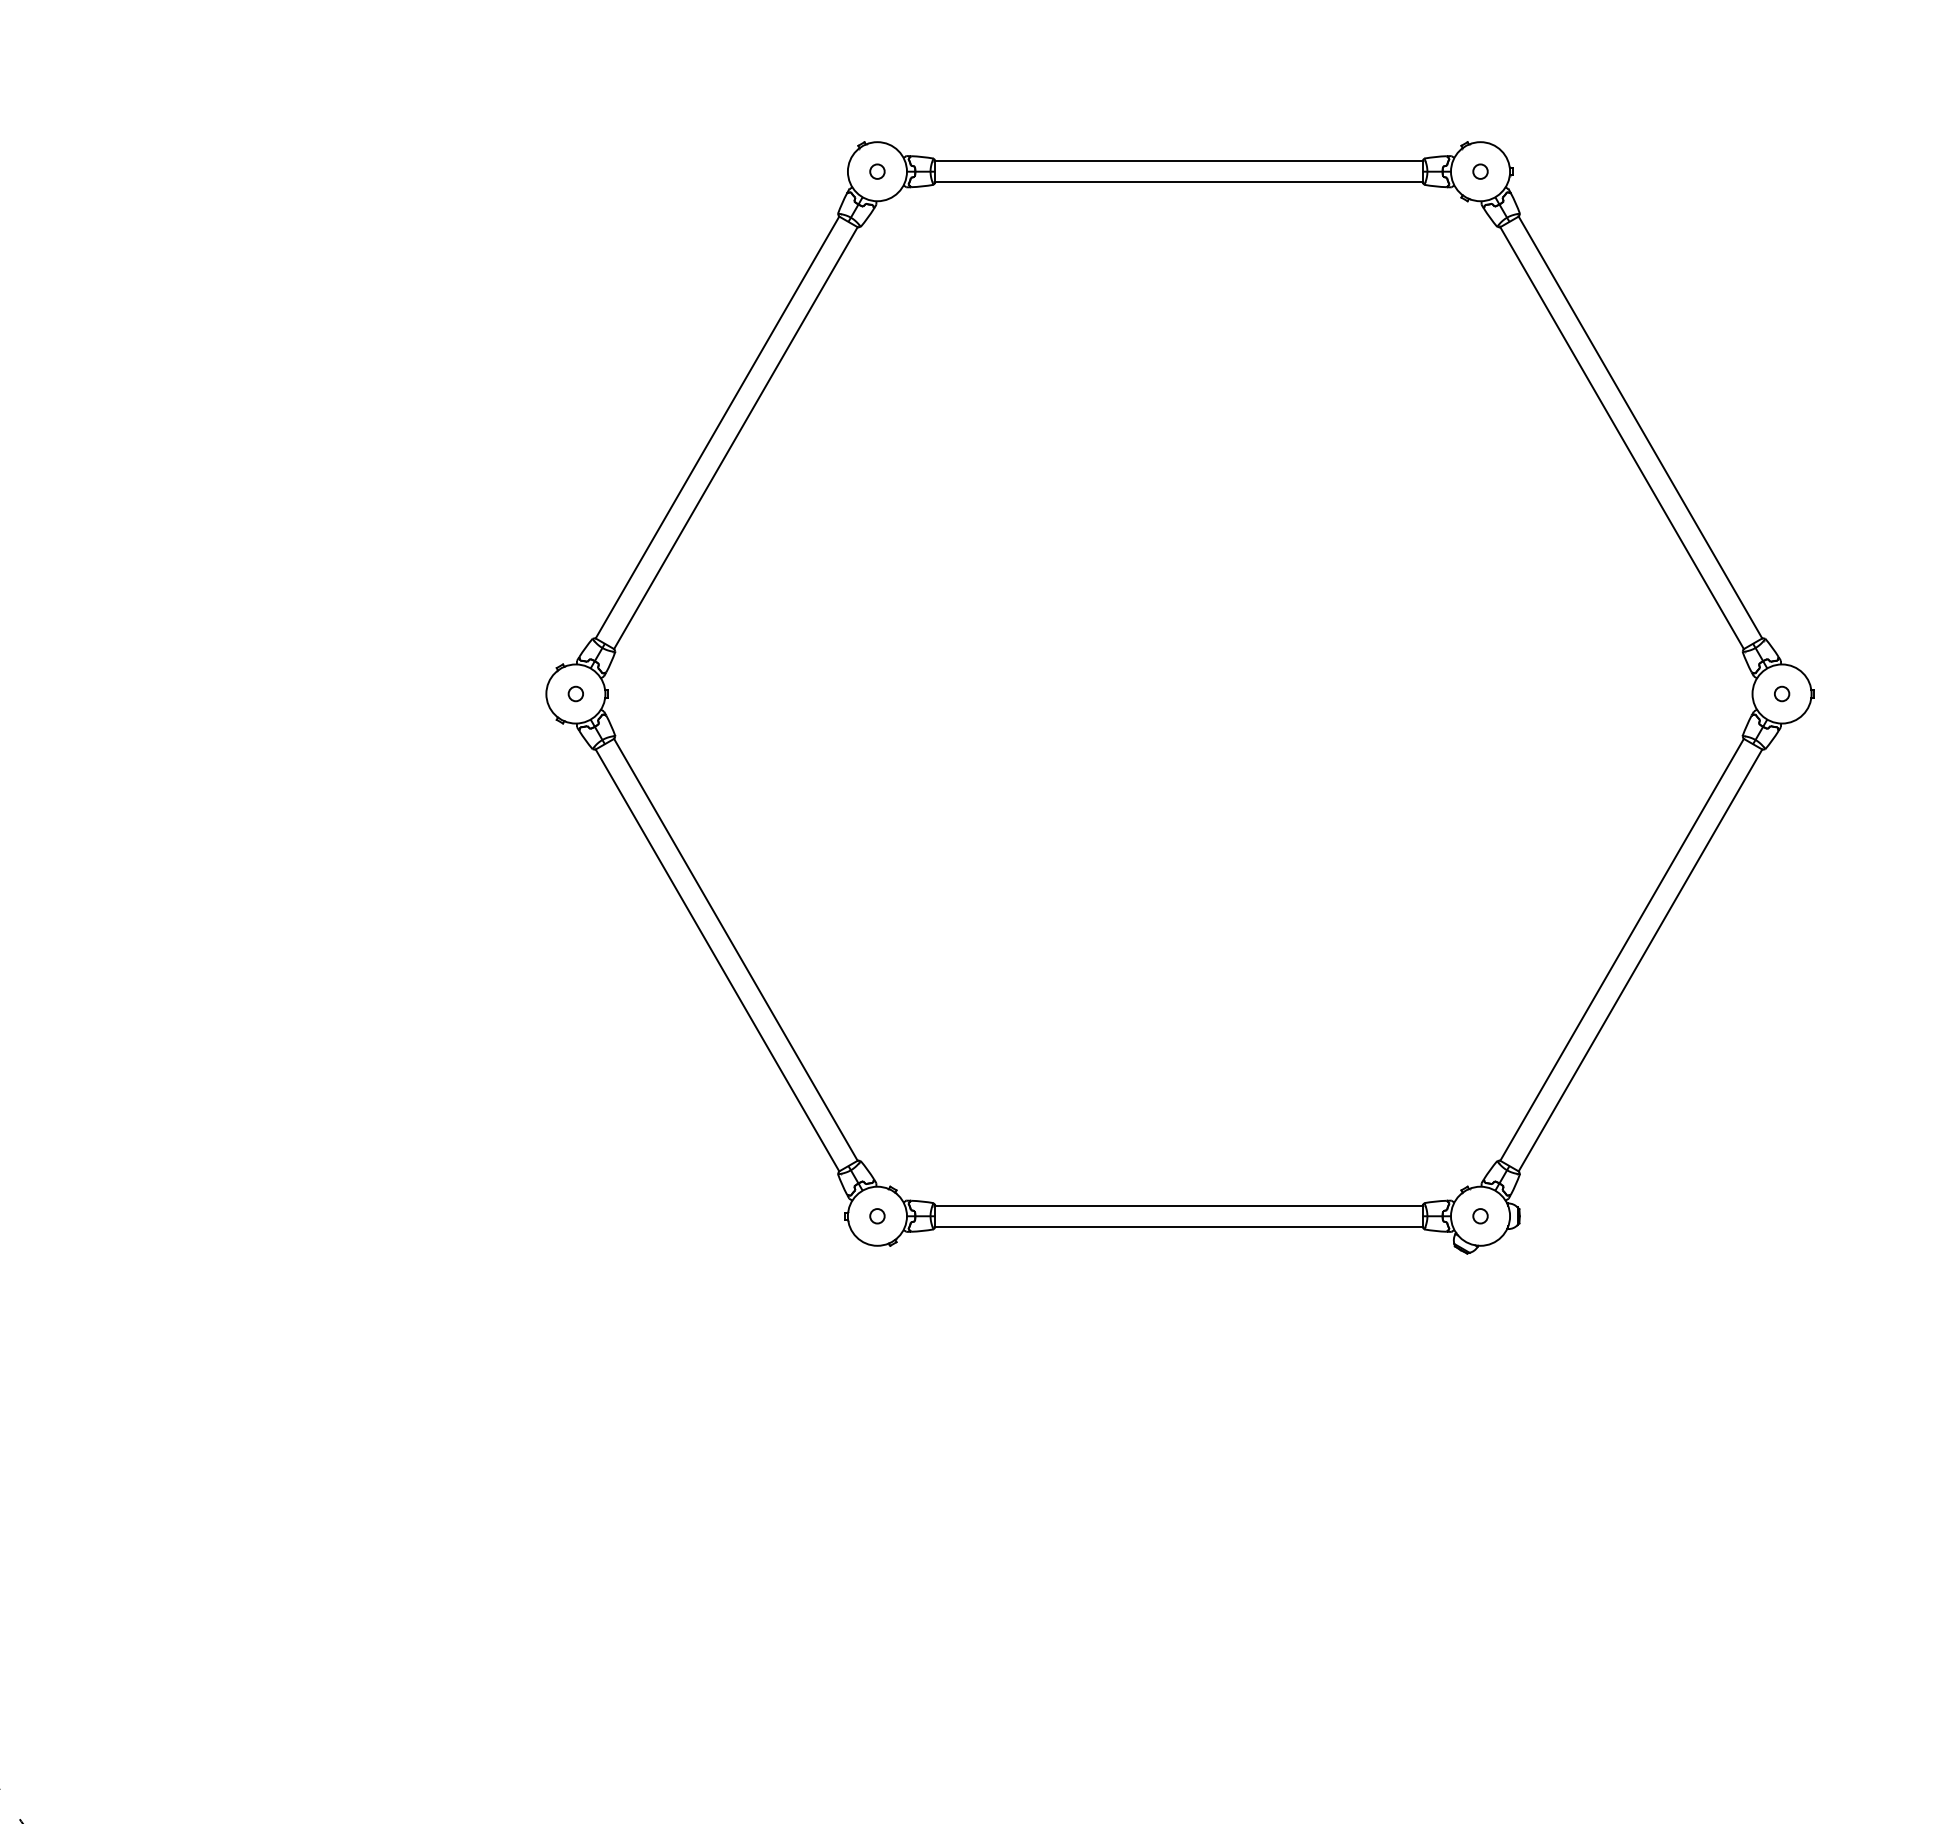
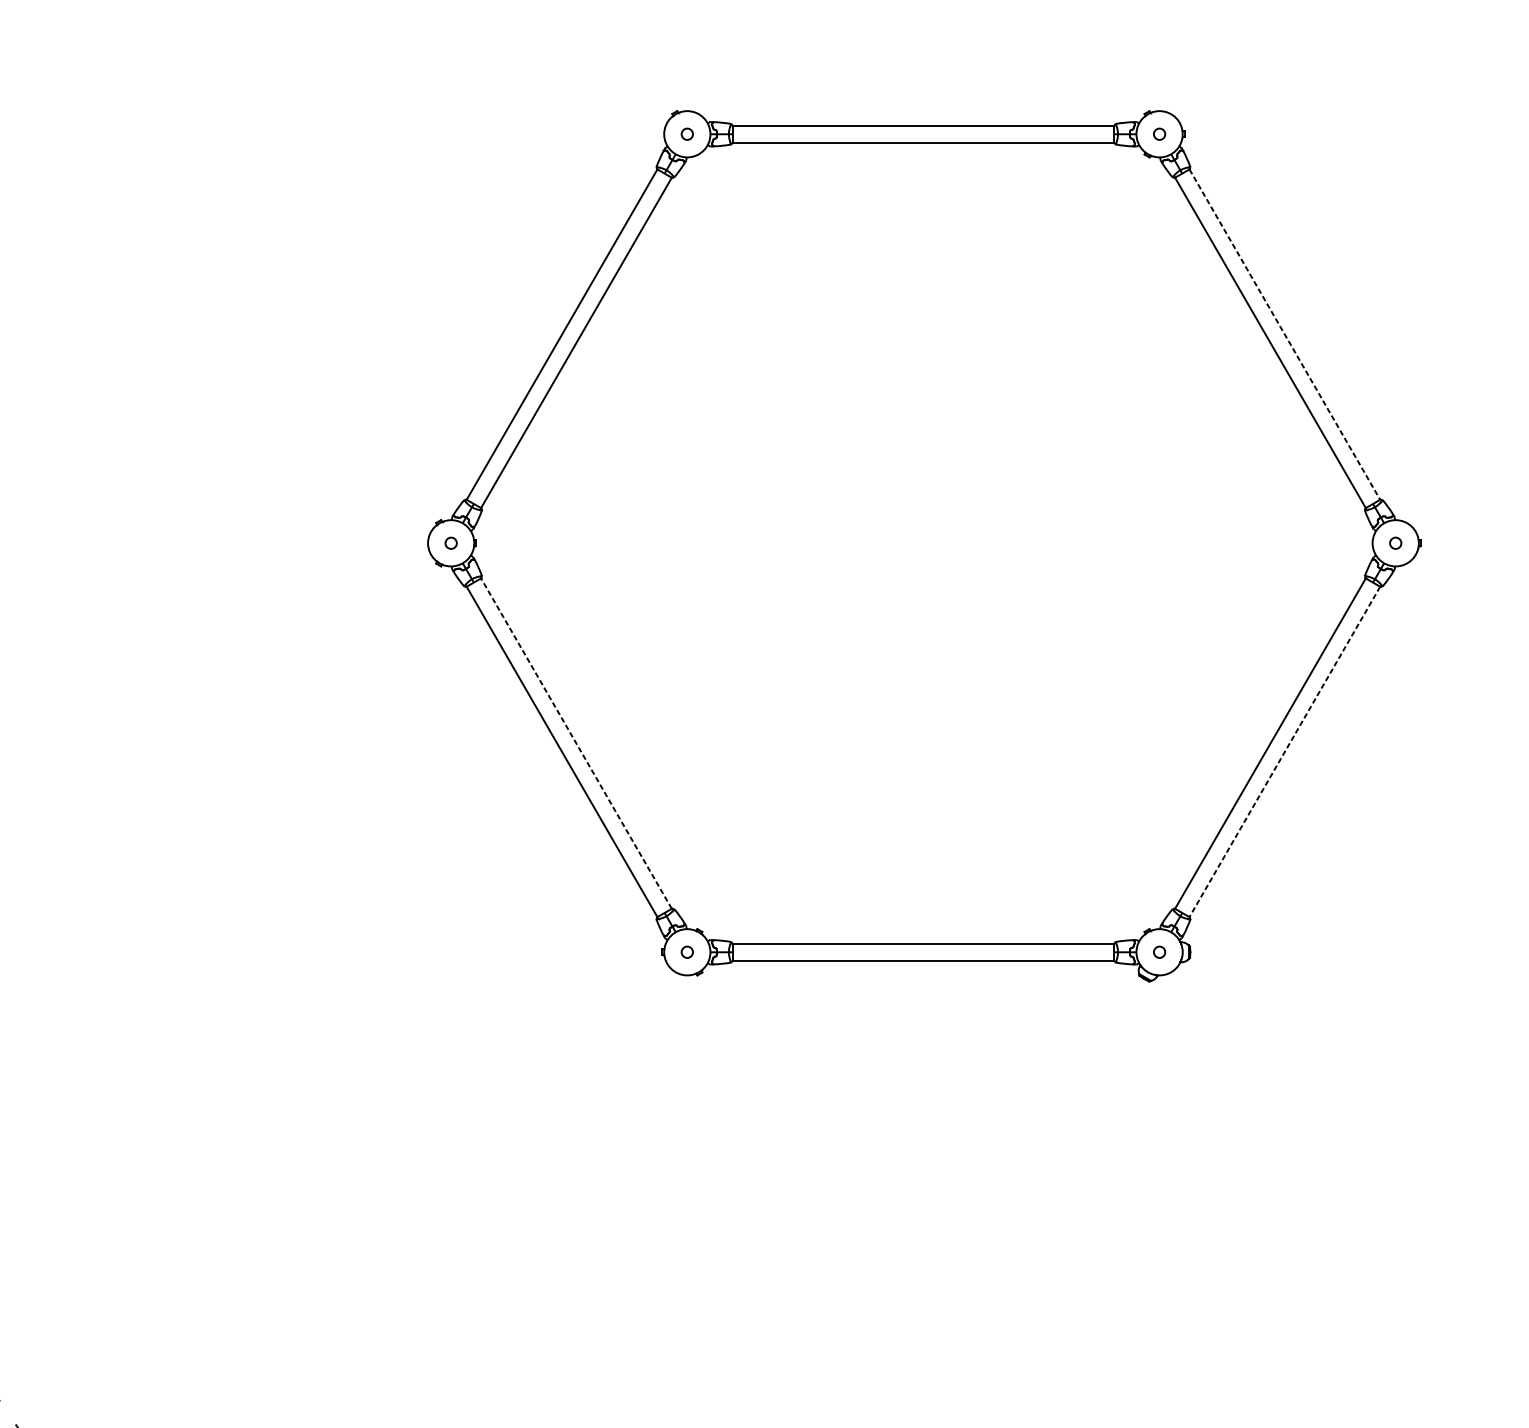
line: (1640, 427) -> (1284, 334), solid -> dashed
line: (735, 949) -> (576, 743), solid -> dashed
line: (1640, 960) -> (1284, 751), solid -> dashed

